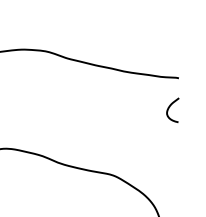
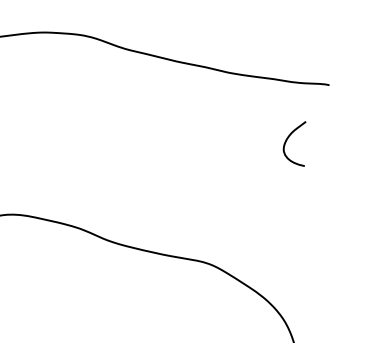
curve: (170, 107) -> (290, 138), moved

